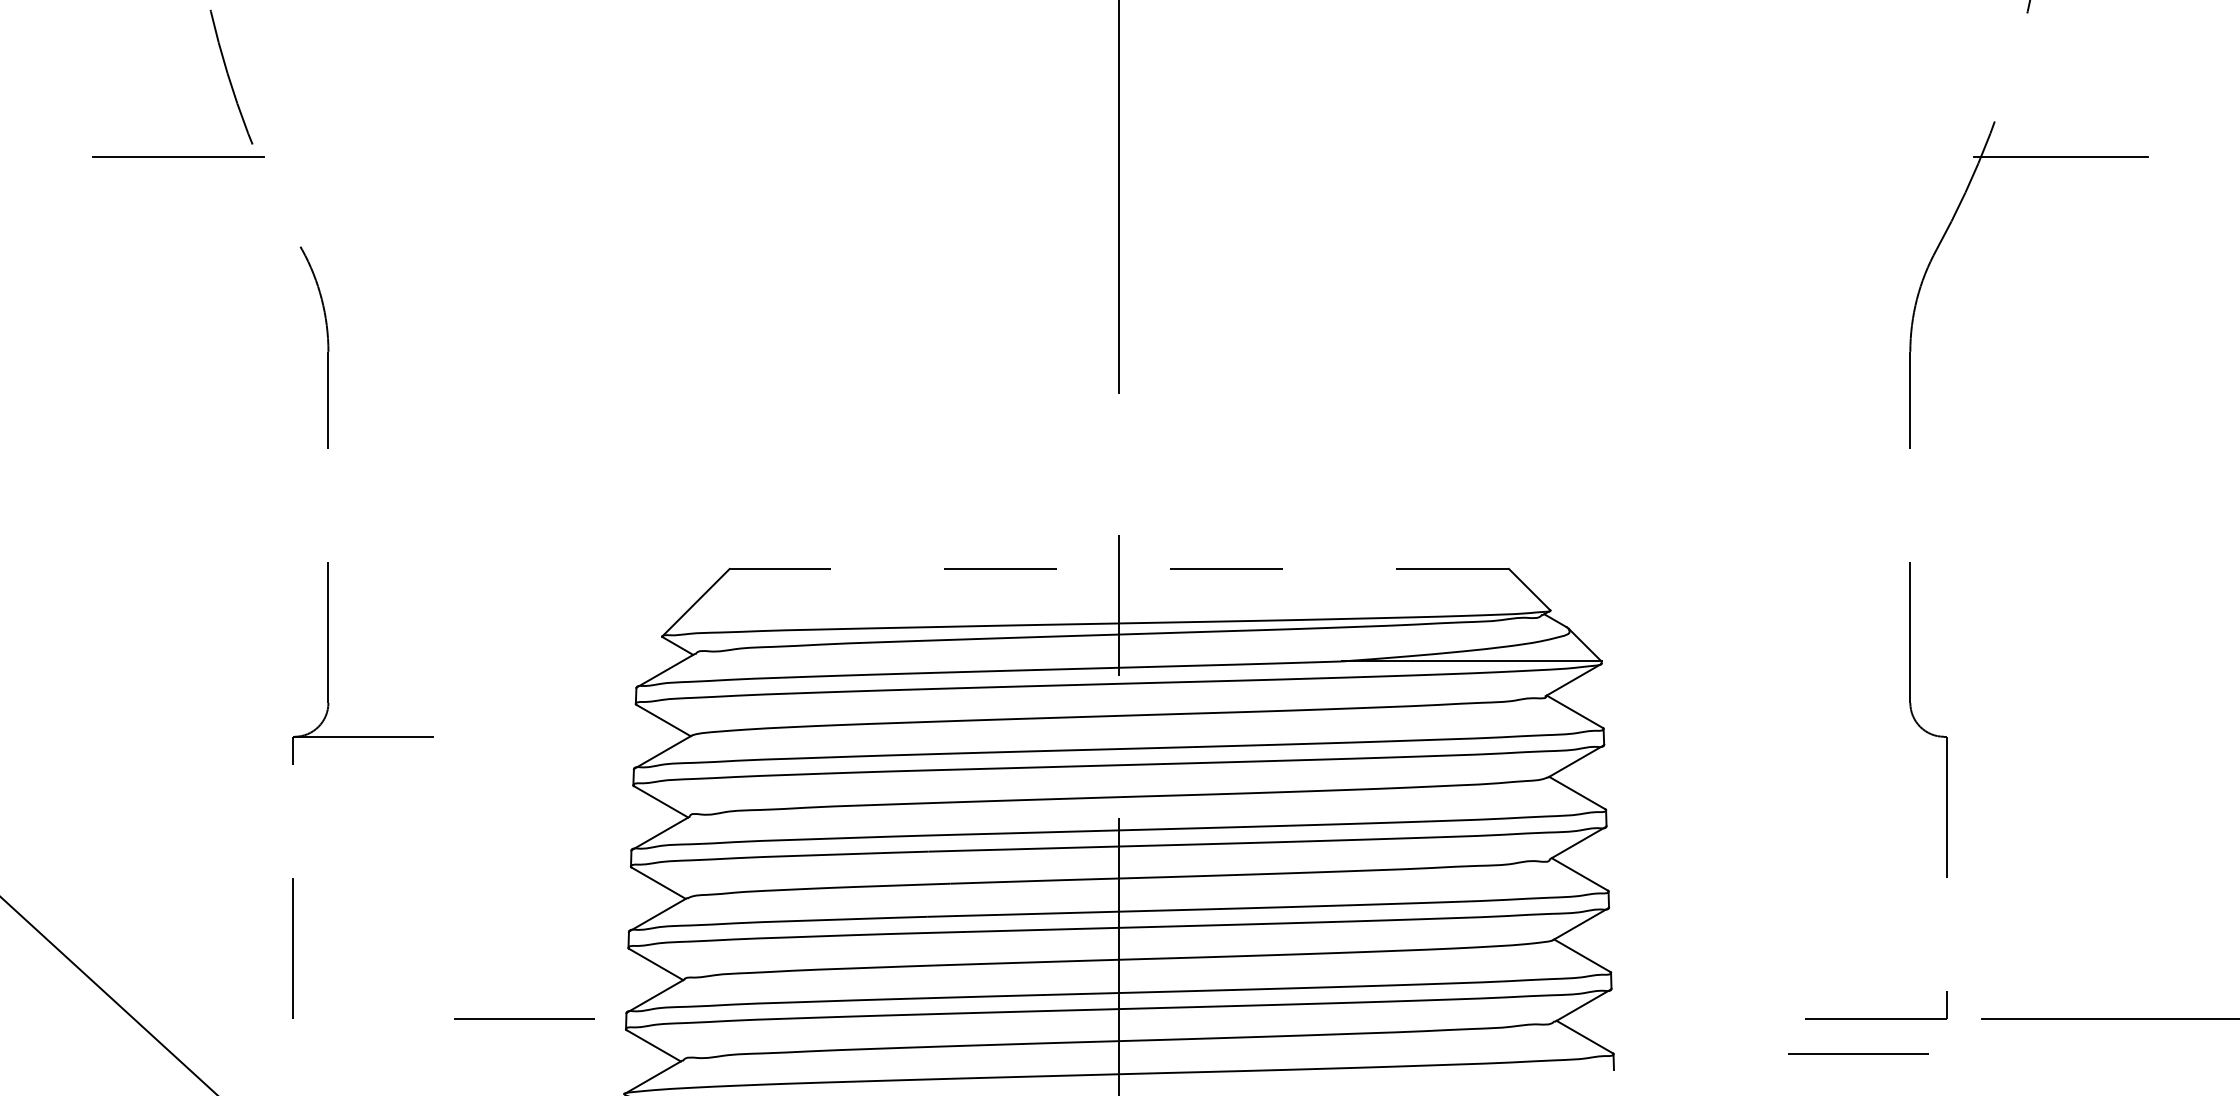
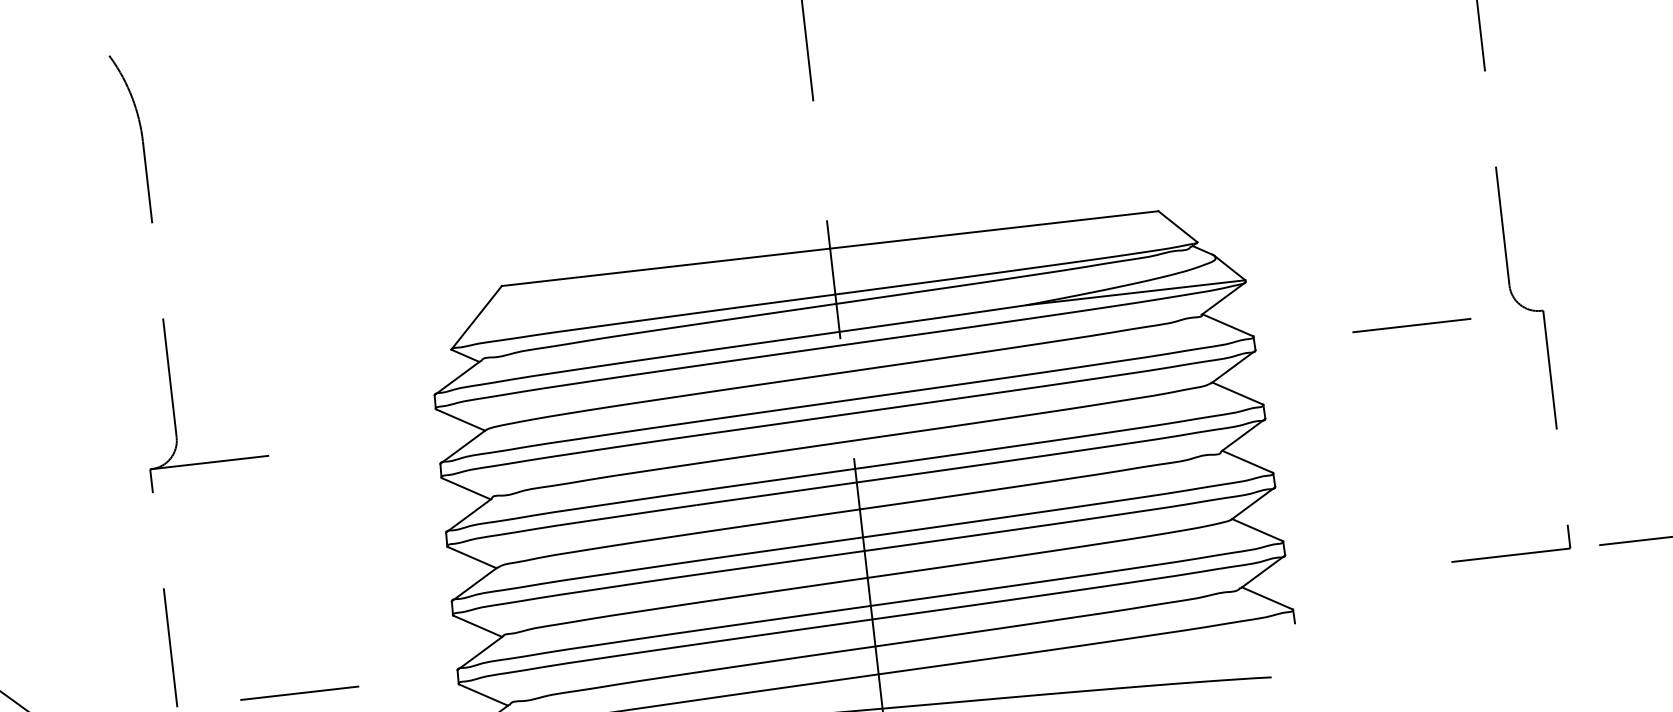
line: (1119, 568) -> (830, 248), dashed -> solid
line: (524, 1018) -> (299, 692), moved
line: (1858, 1053) -> (1411, 325), moved

